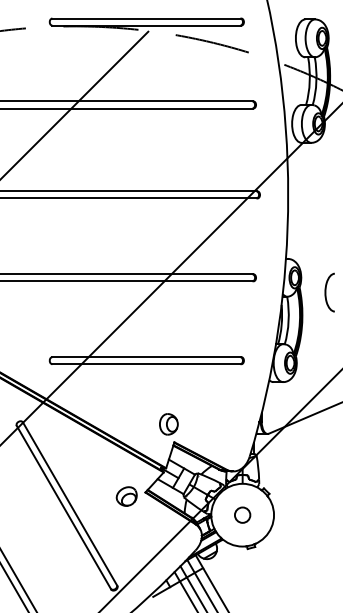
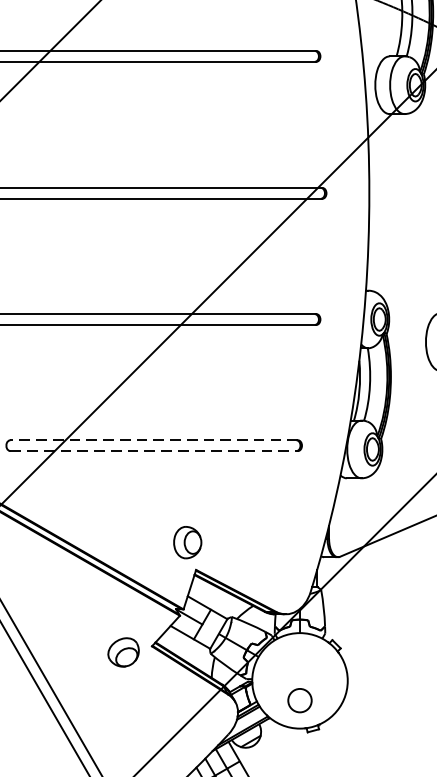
line: (146, 357) -> (153, 440), solid -> dashed
line: (147, 364) -> (155, 451), solid -> dashed
circle: (242, 514) -> (299, 699), moved

